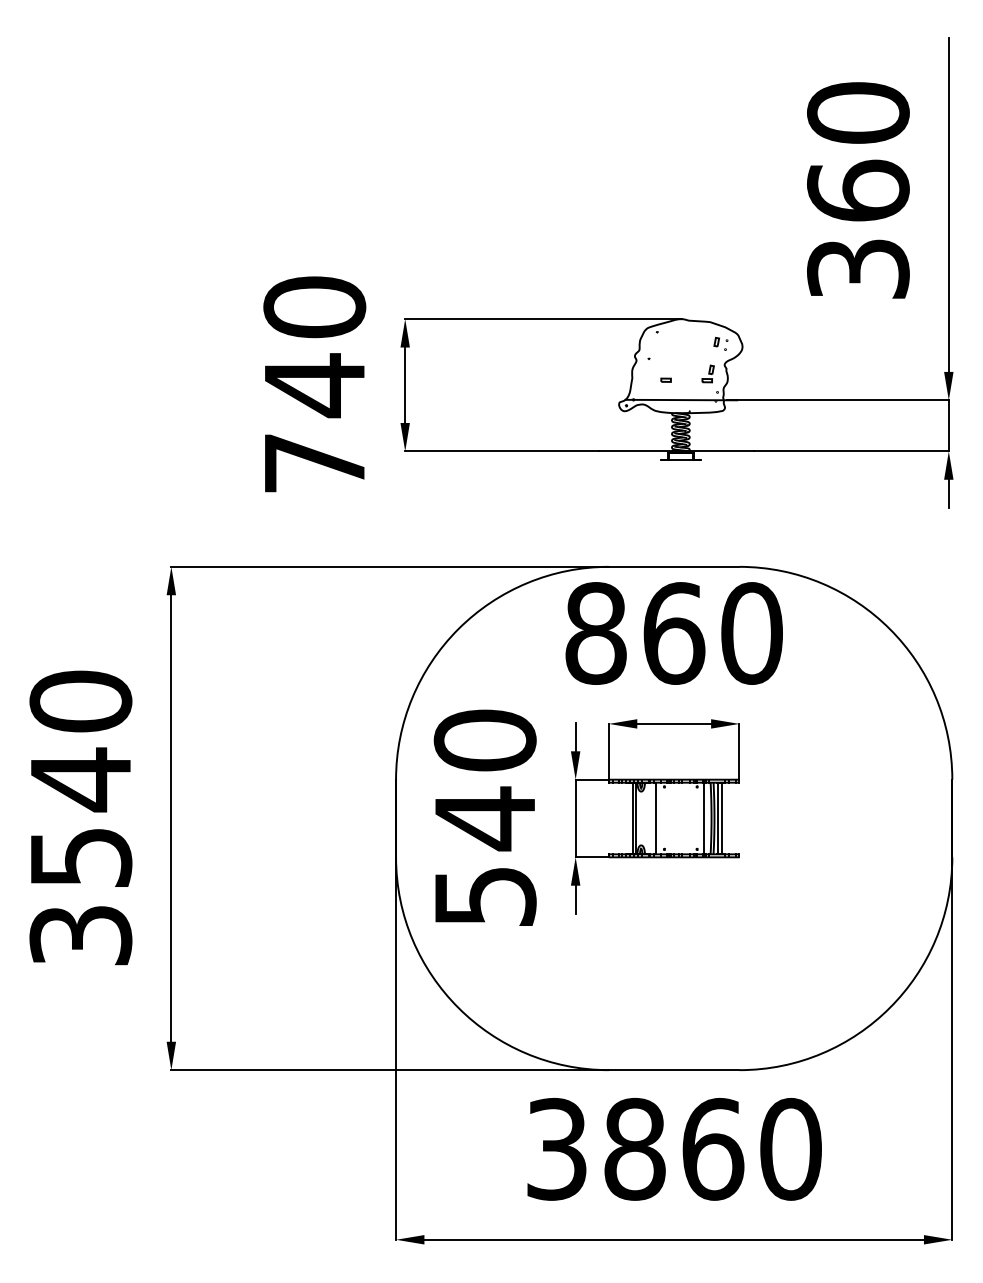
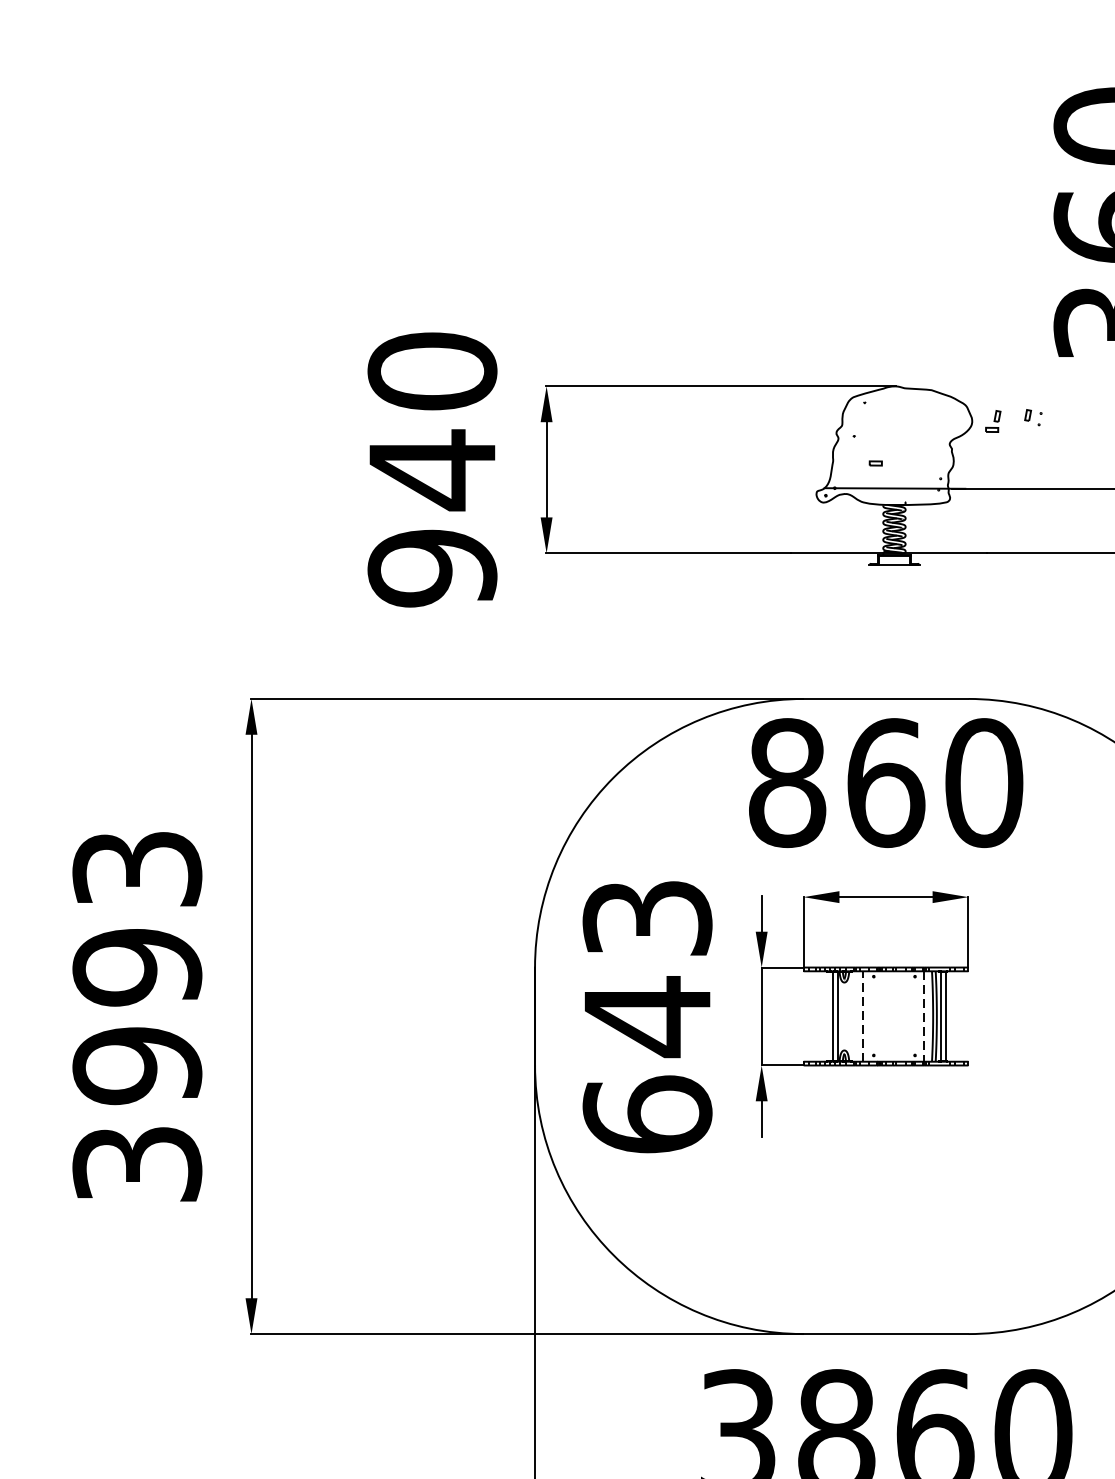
part: (720, 343) -> (1032, 417), moved
part: (707, 373) -> (992, 420), moved
text: (314, 463) -> (432, 568), 740 -> 940
text: (80, 779) -> (136, 967), 3540 -> 3993
text: (484, 817) -> (646, 1015), 540 -> 643
line: (655, 818) -> (862, 1016), solid -> dashed
line: (704, 818) -> (924, 1016), solid -> dashed

